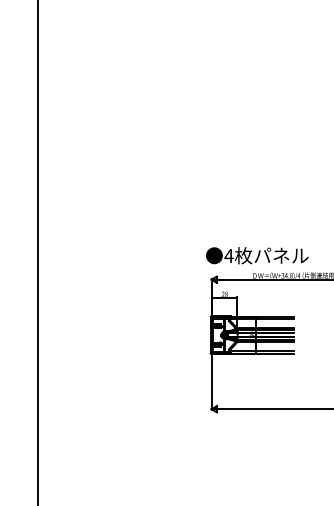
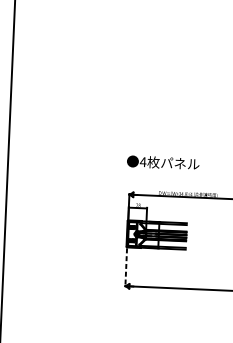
text: (257, 255) -> (163, 162), moved
line: (211, 383) -> (126, 267), solid -> dashed

